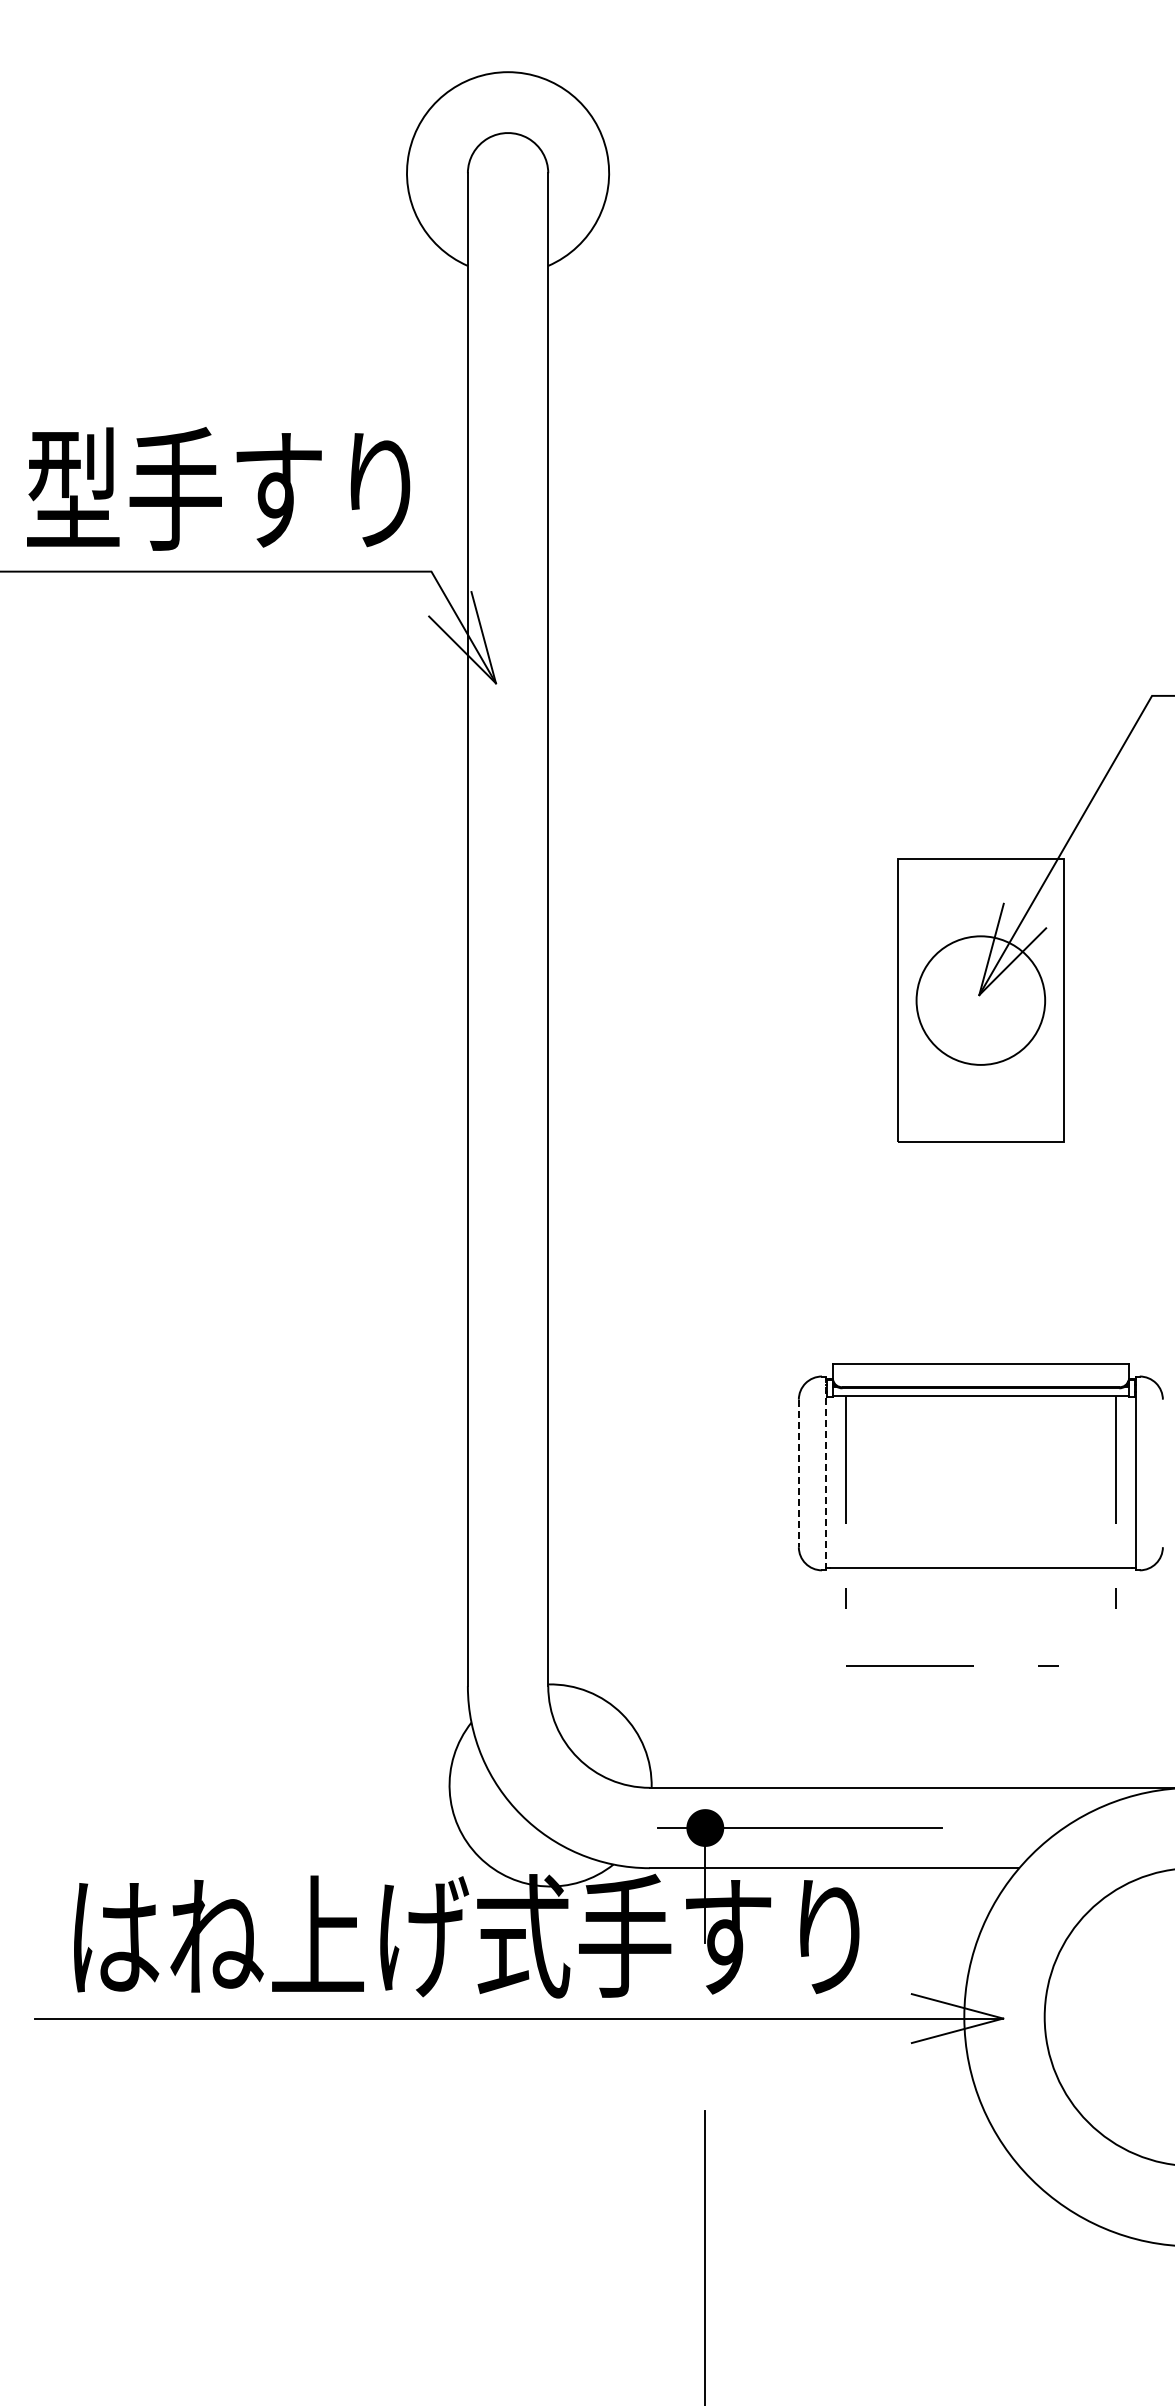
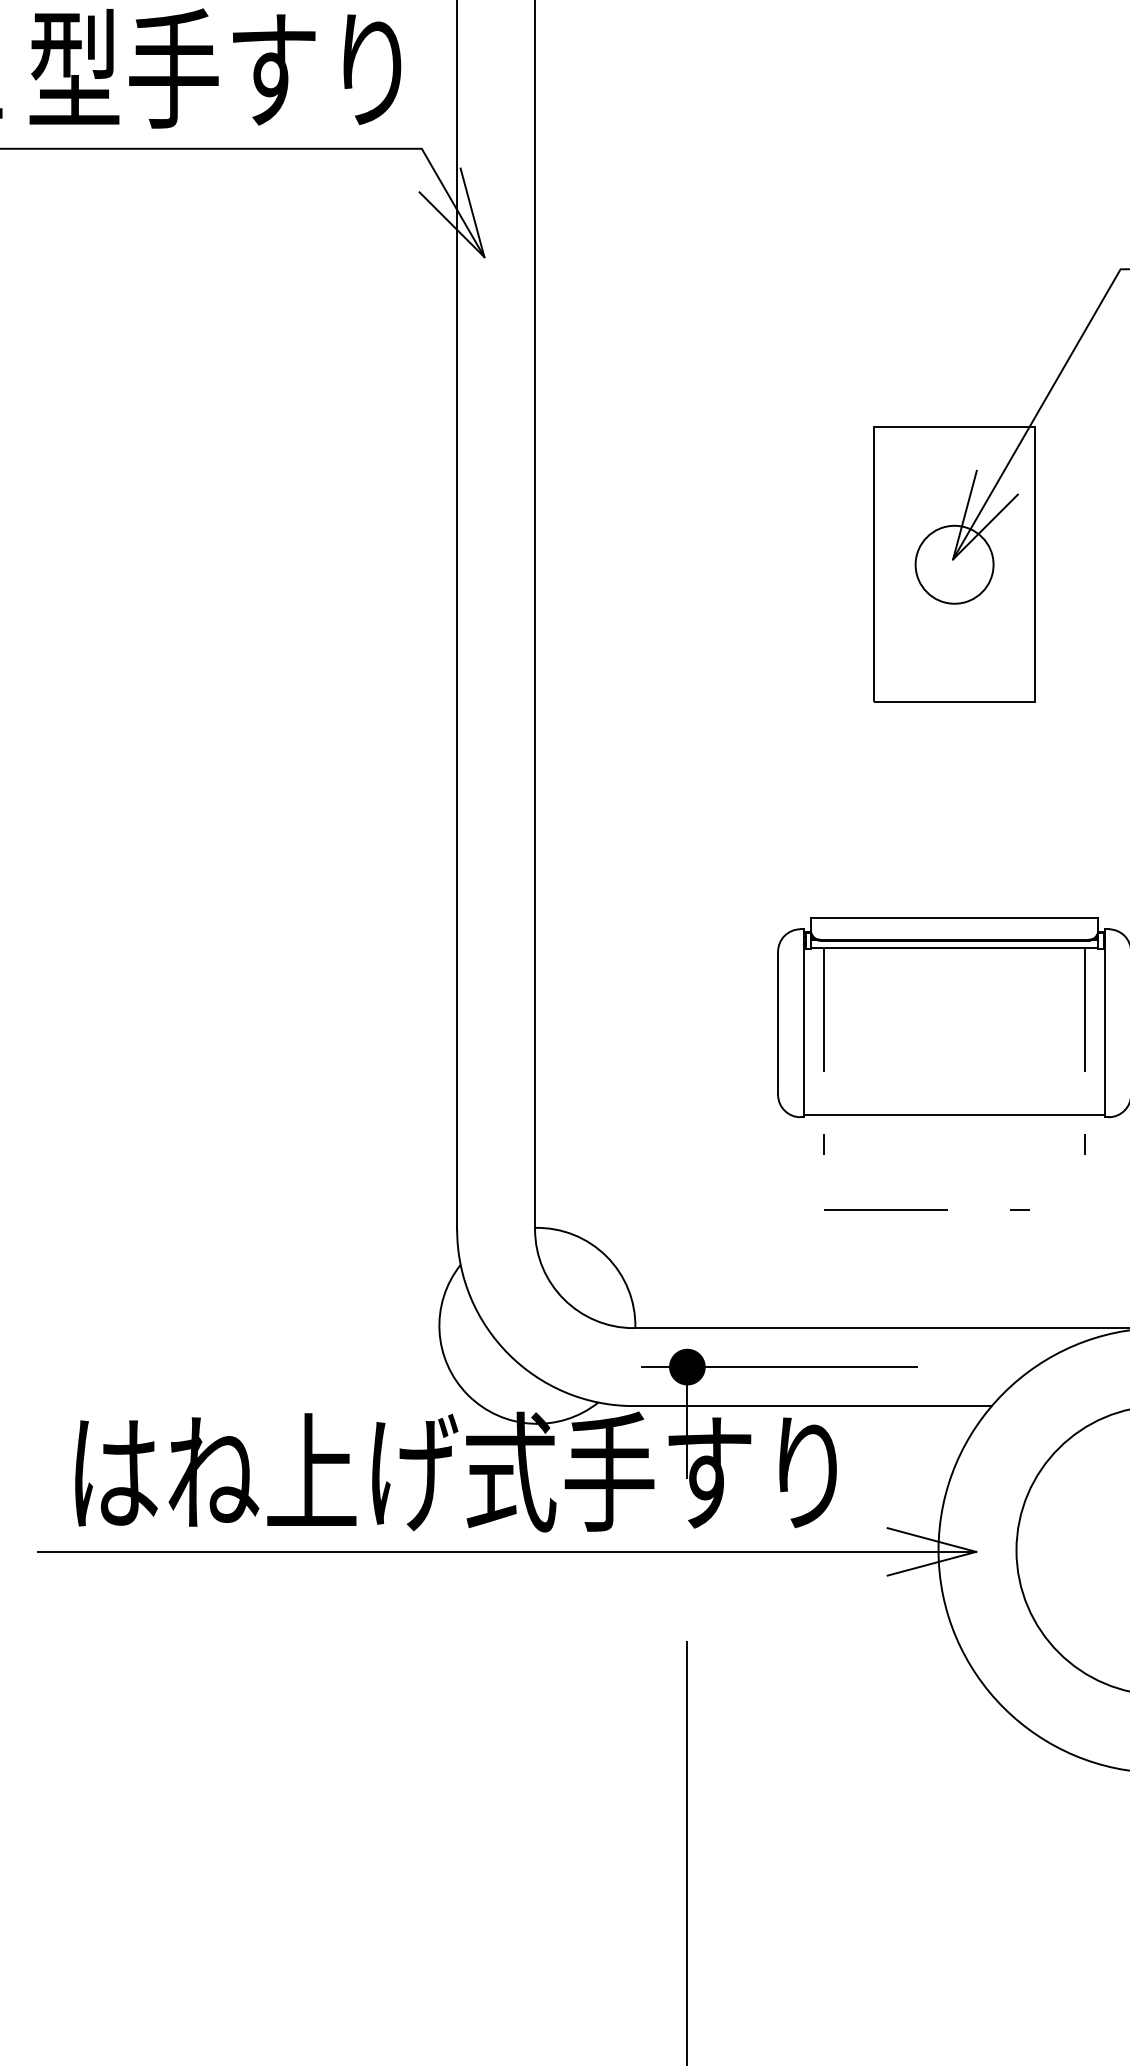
circle: (980, 1000) -> (954, 564), size x0.62
line: (798, 1473) -> (777, 1023), dashed -> solid
line: (826, 1473) -> (804, 1023), dashed -> solid

